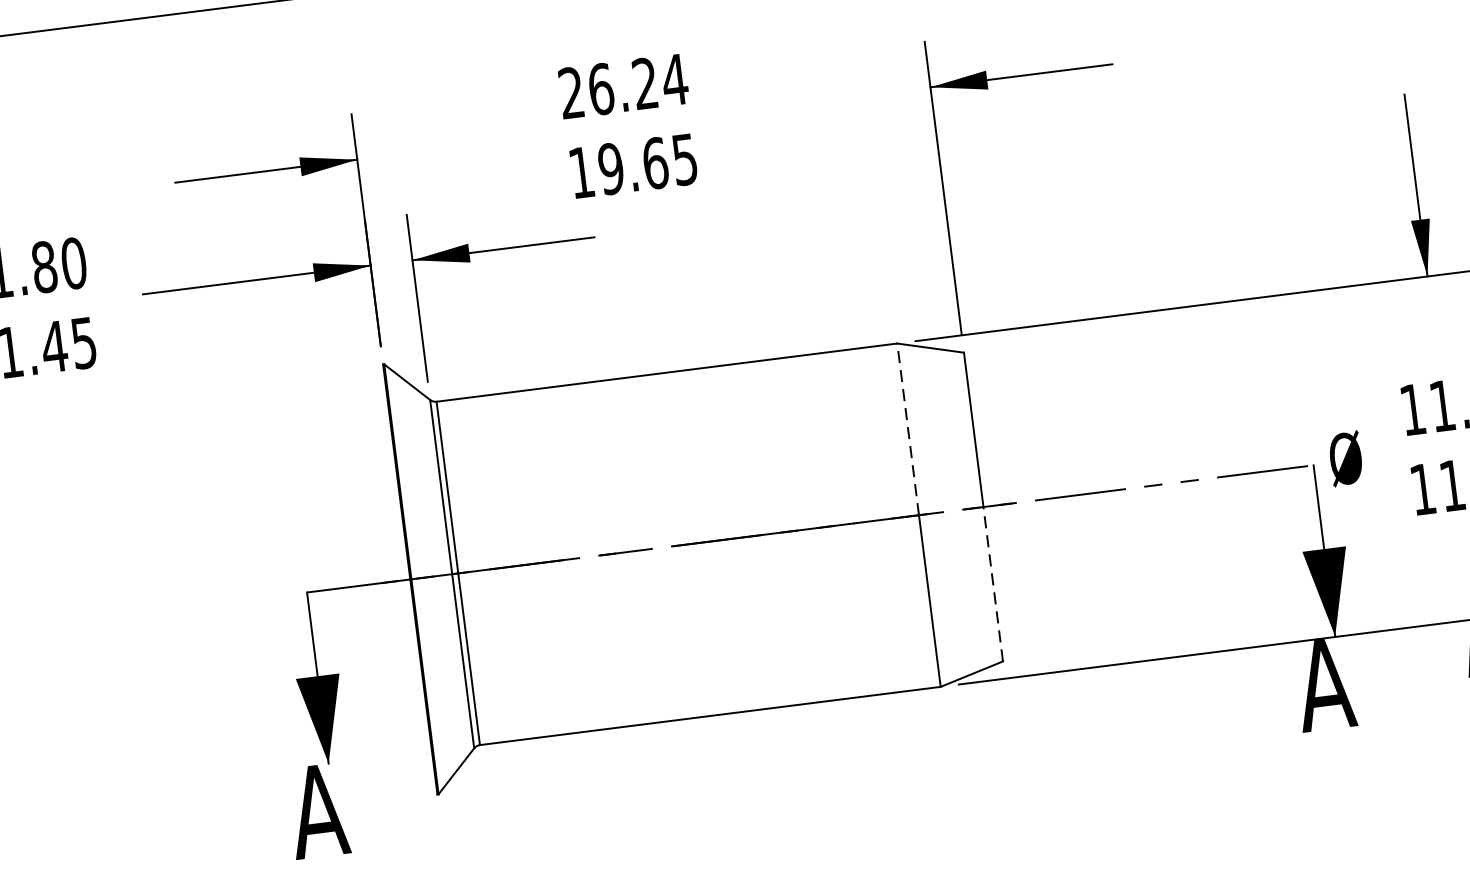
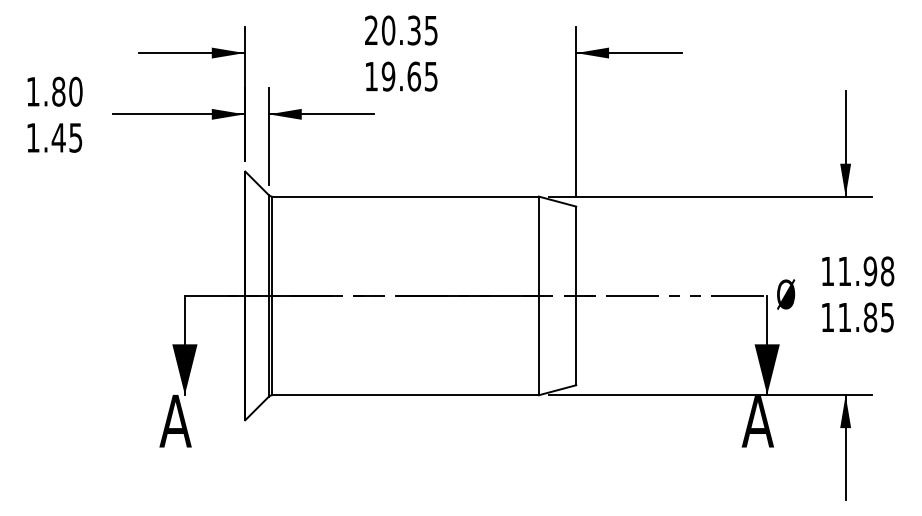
text: (637, 84) -> (409, 30), 26.24 -> 20.35
line: (907, 429) -> (538, 246), dashed -> solid
line: (993, 584) -> (576, 340), dashed -> solid

